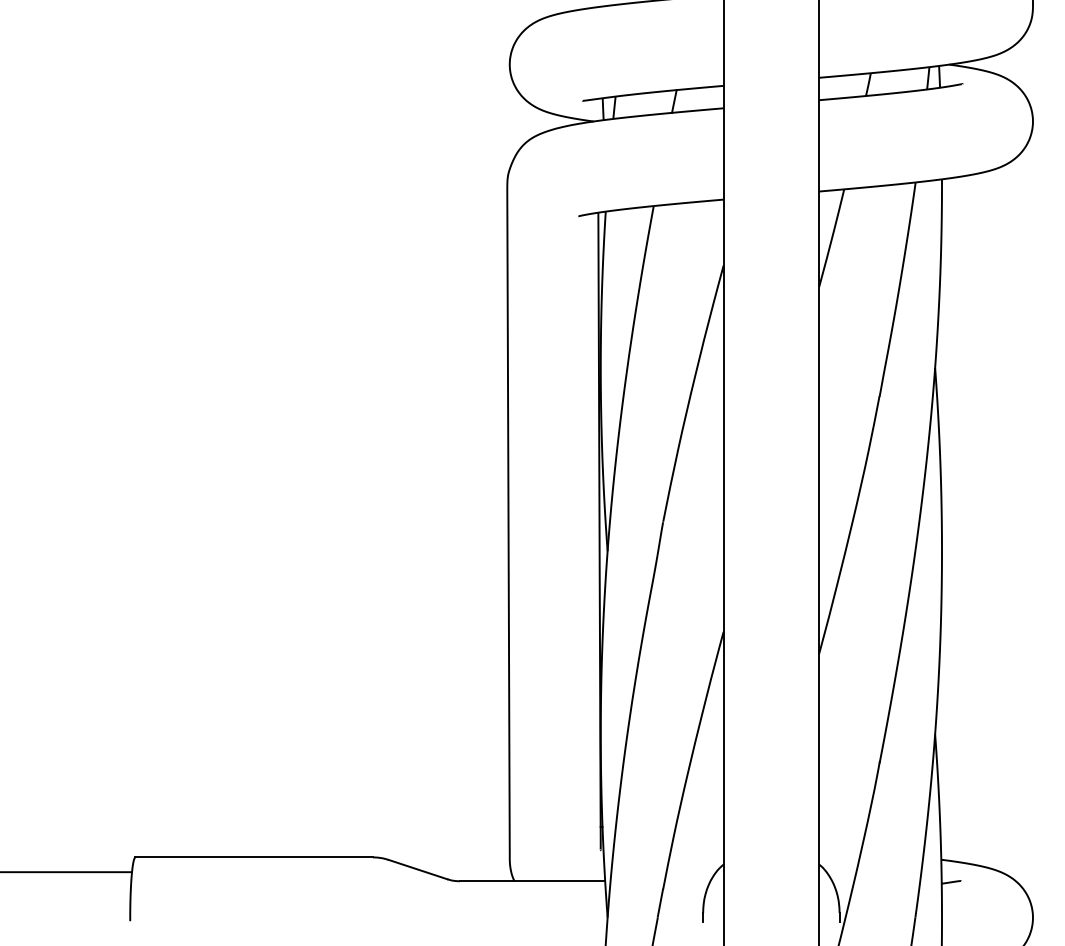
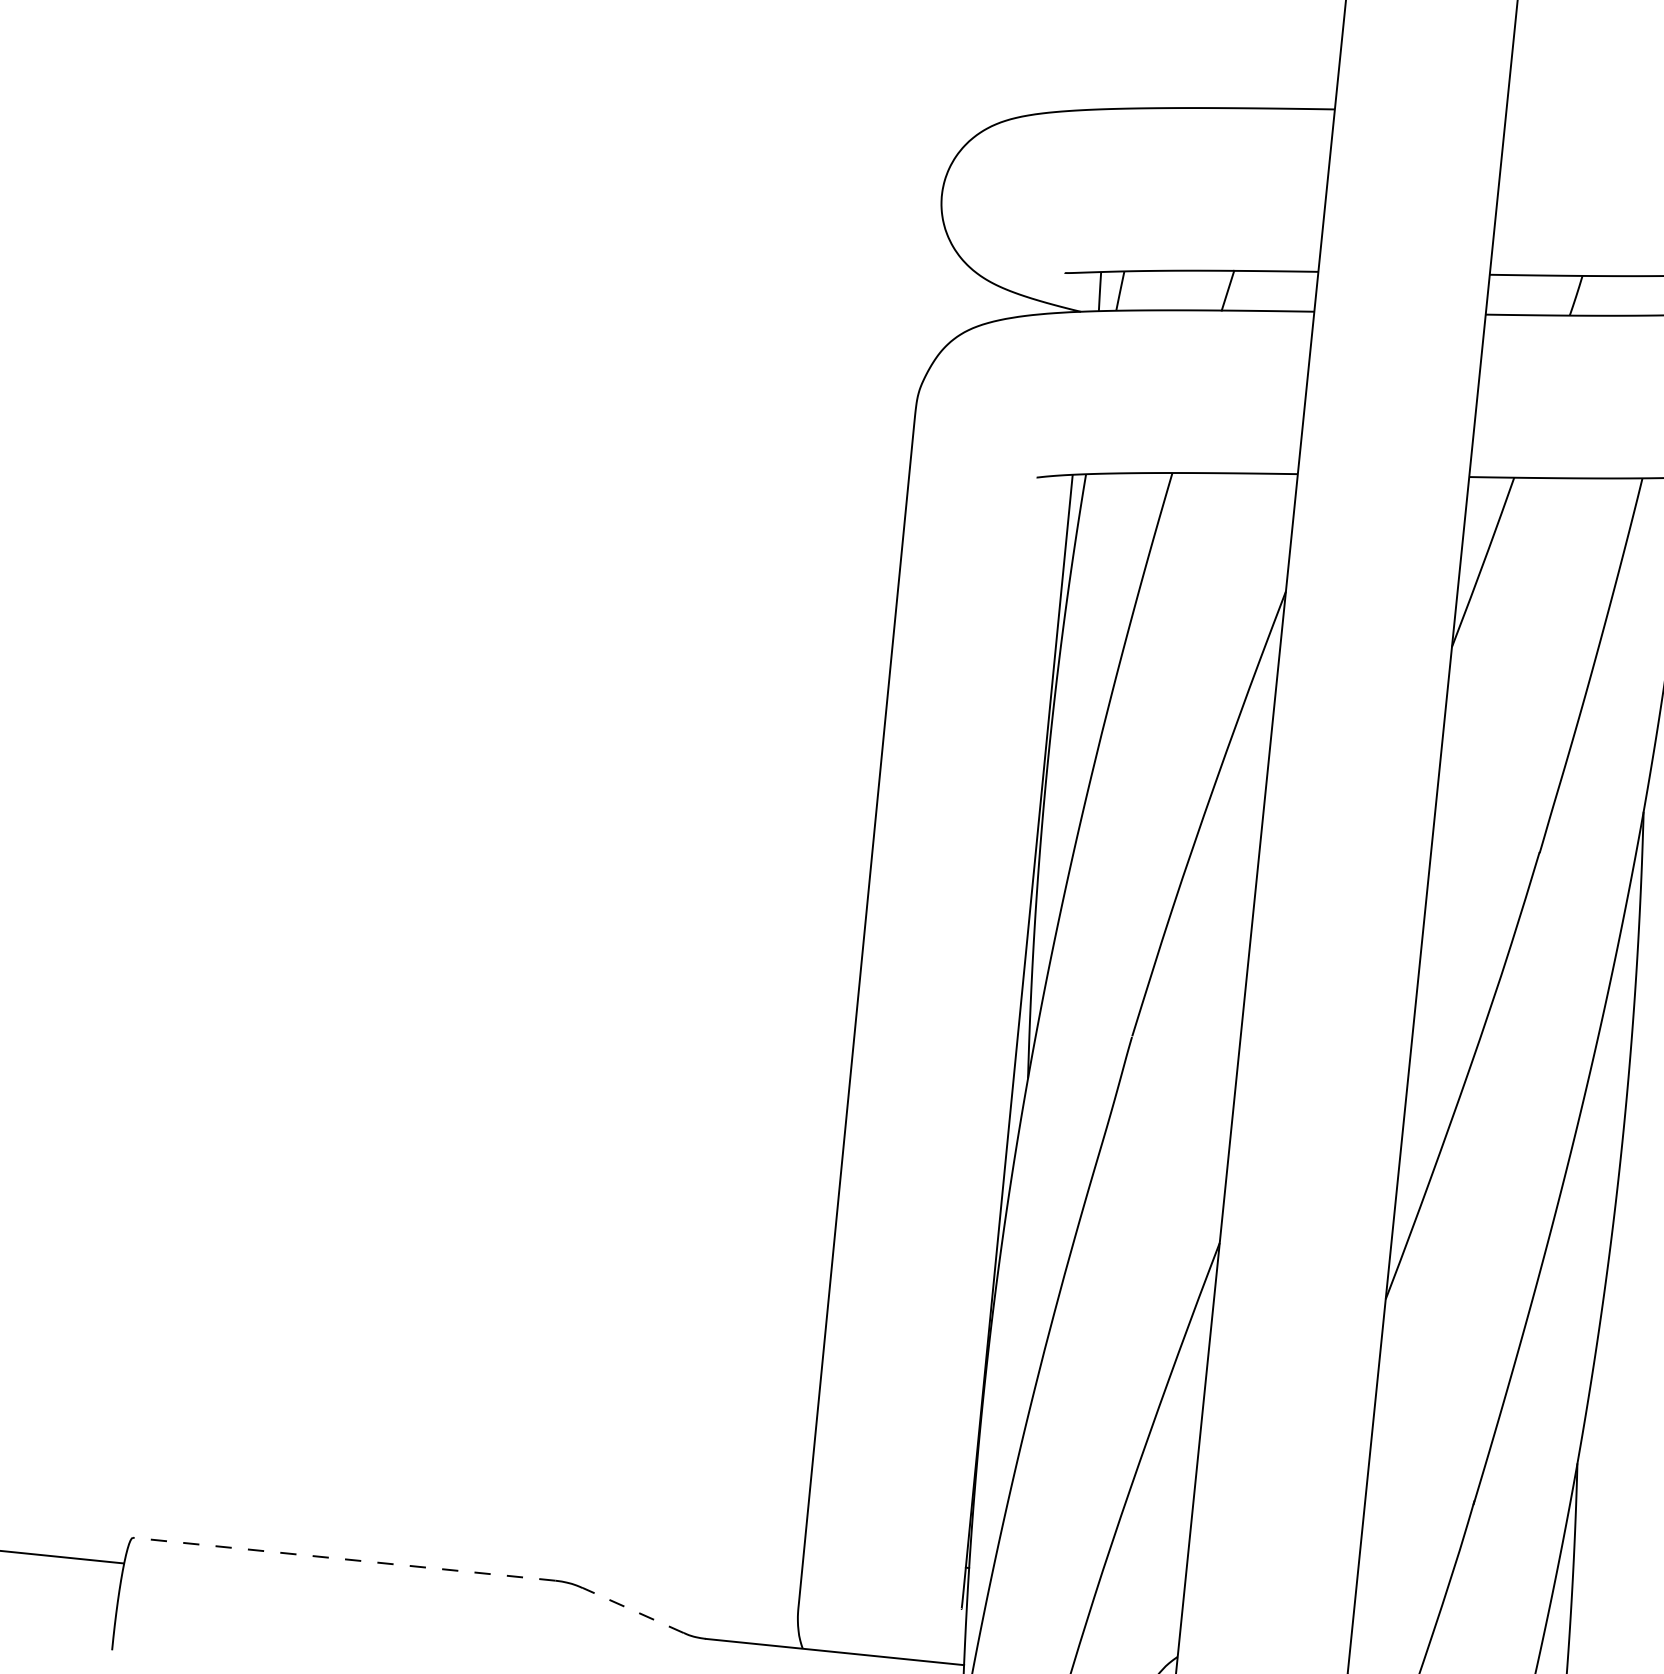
line: (254, 857) -> (344, 1559), solid -> dashed
line: (418, 869) -> (634, 1610), solid -> dashed

